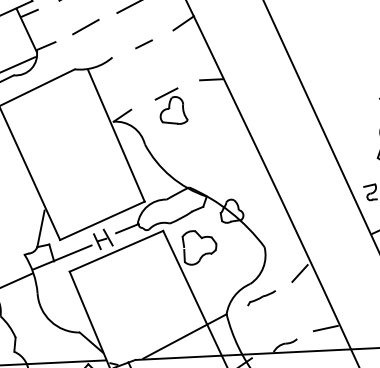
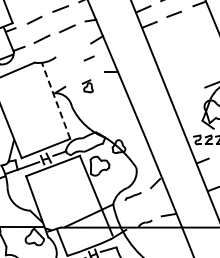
line: (142, 44) -> (88, 58), moved
part: (170, 107) -> (87, 86), size x0.6
line: (115, 134) -> (55, 100), solid -> dashed

